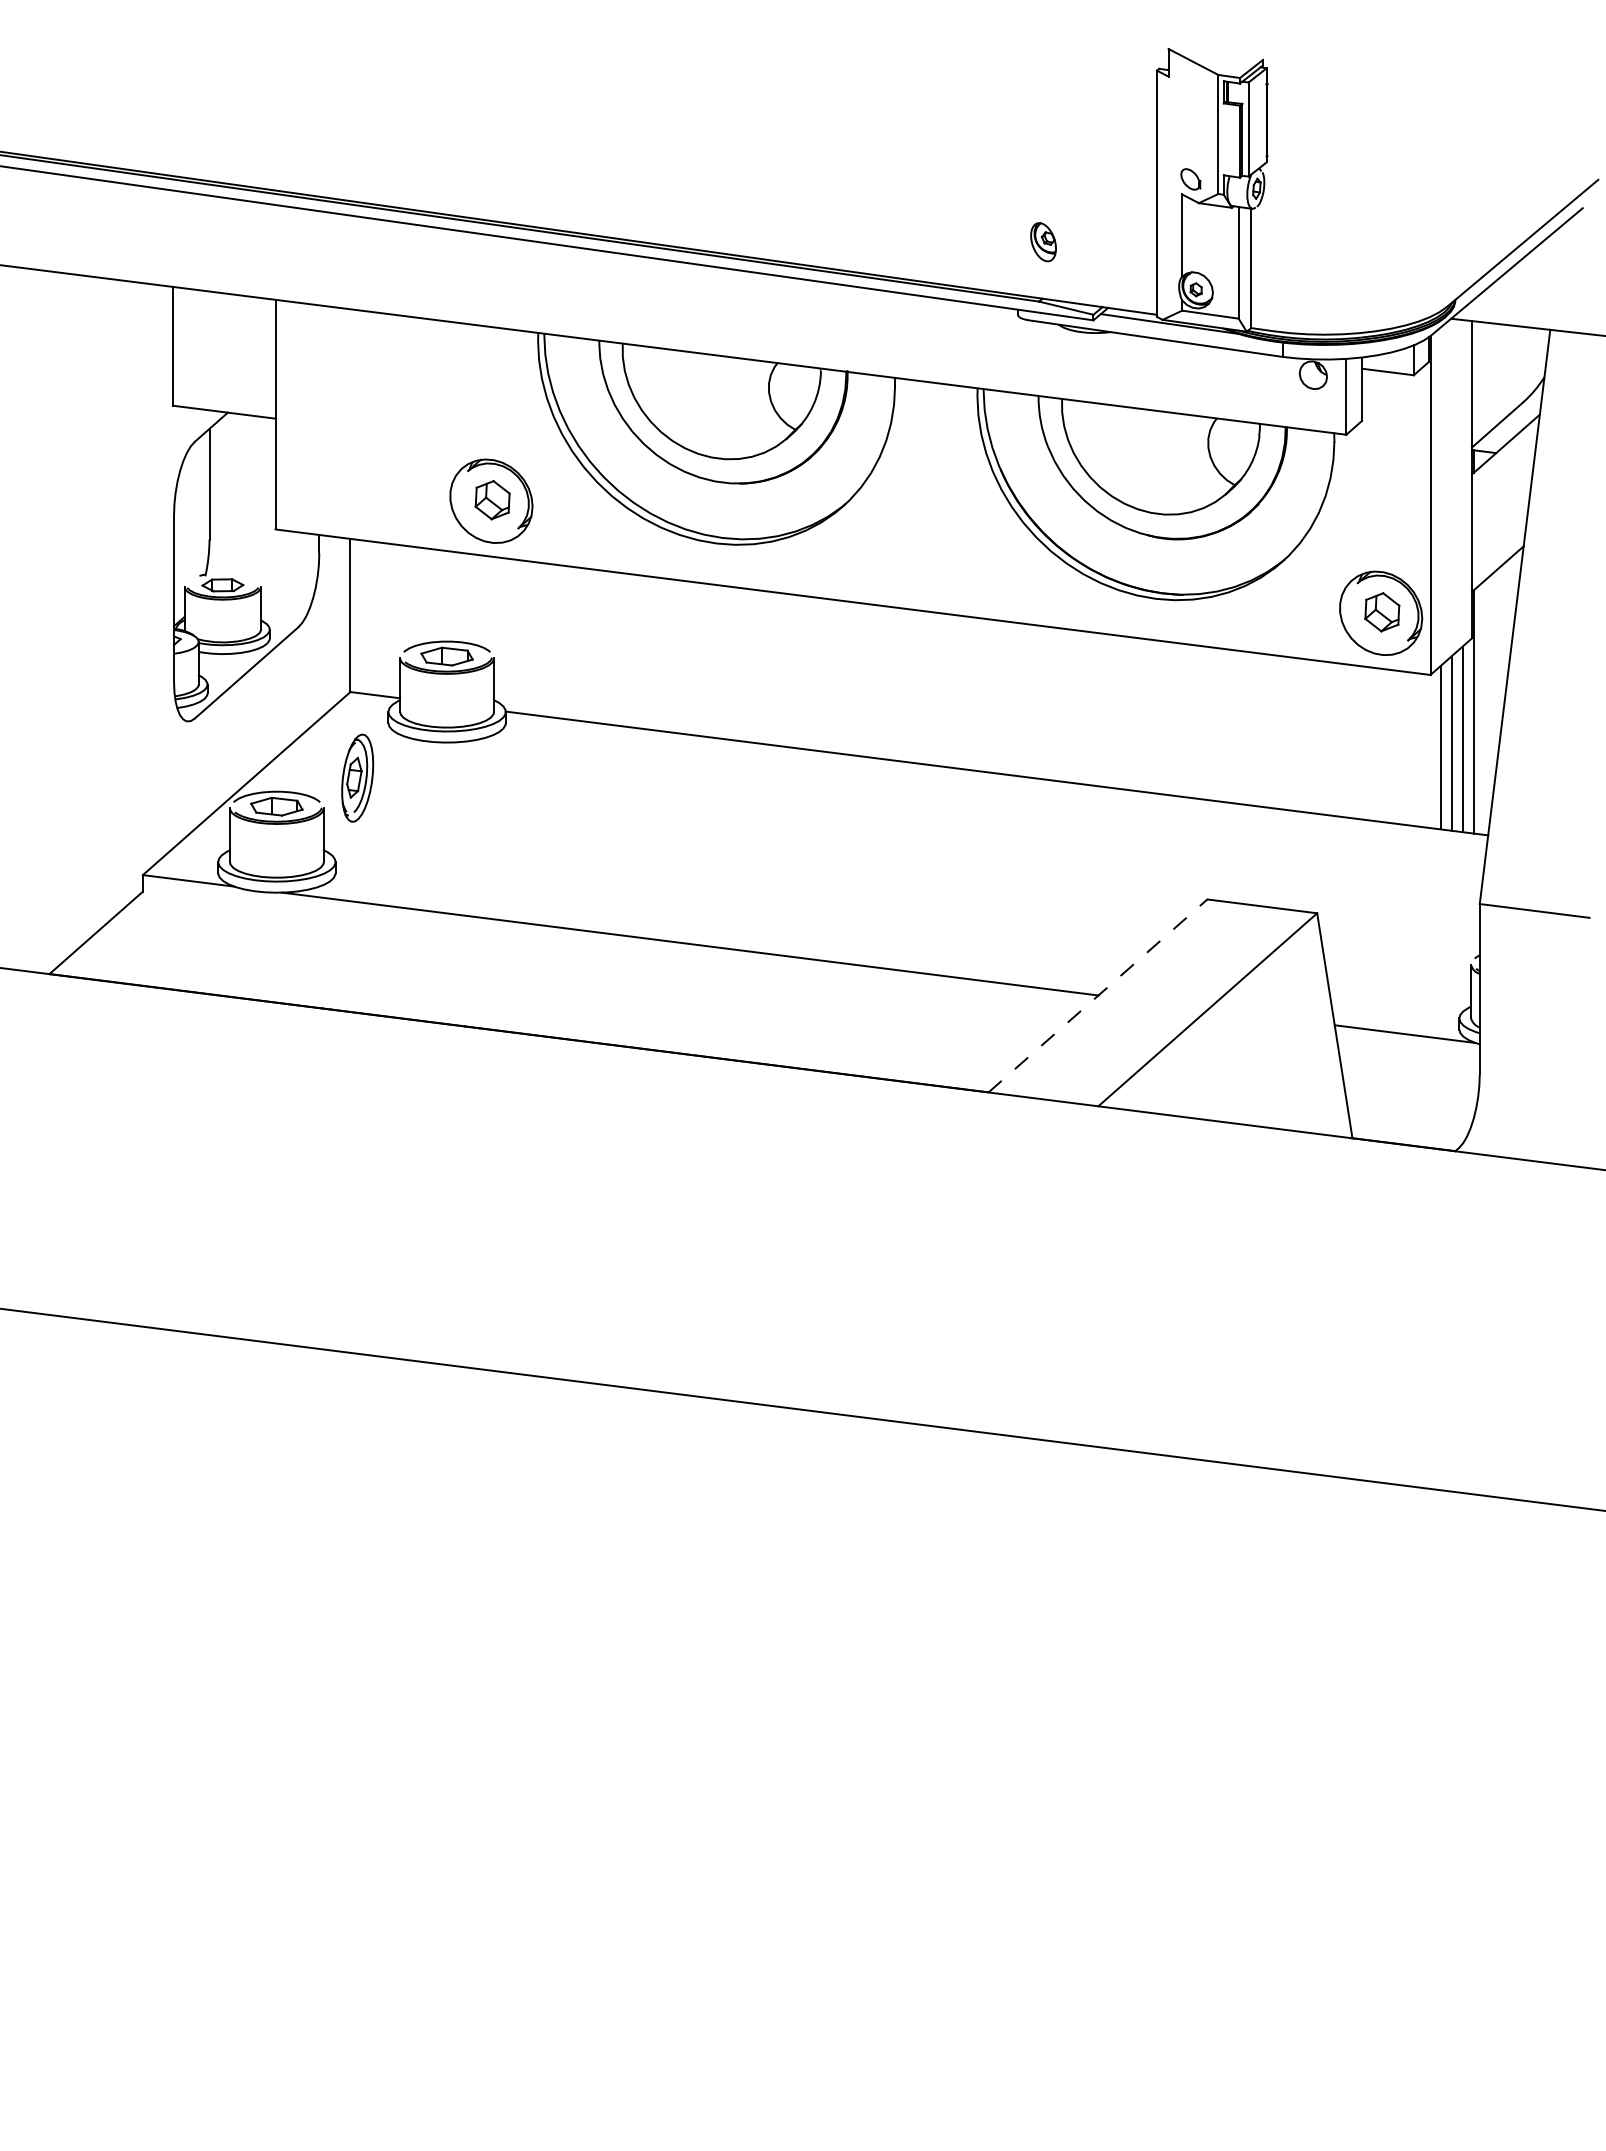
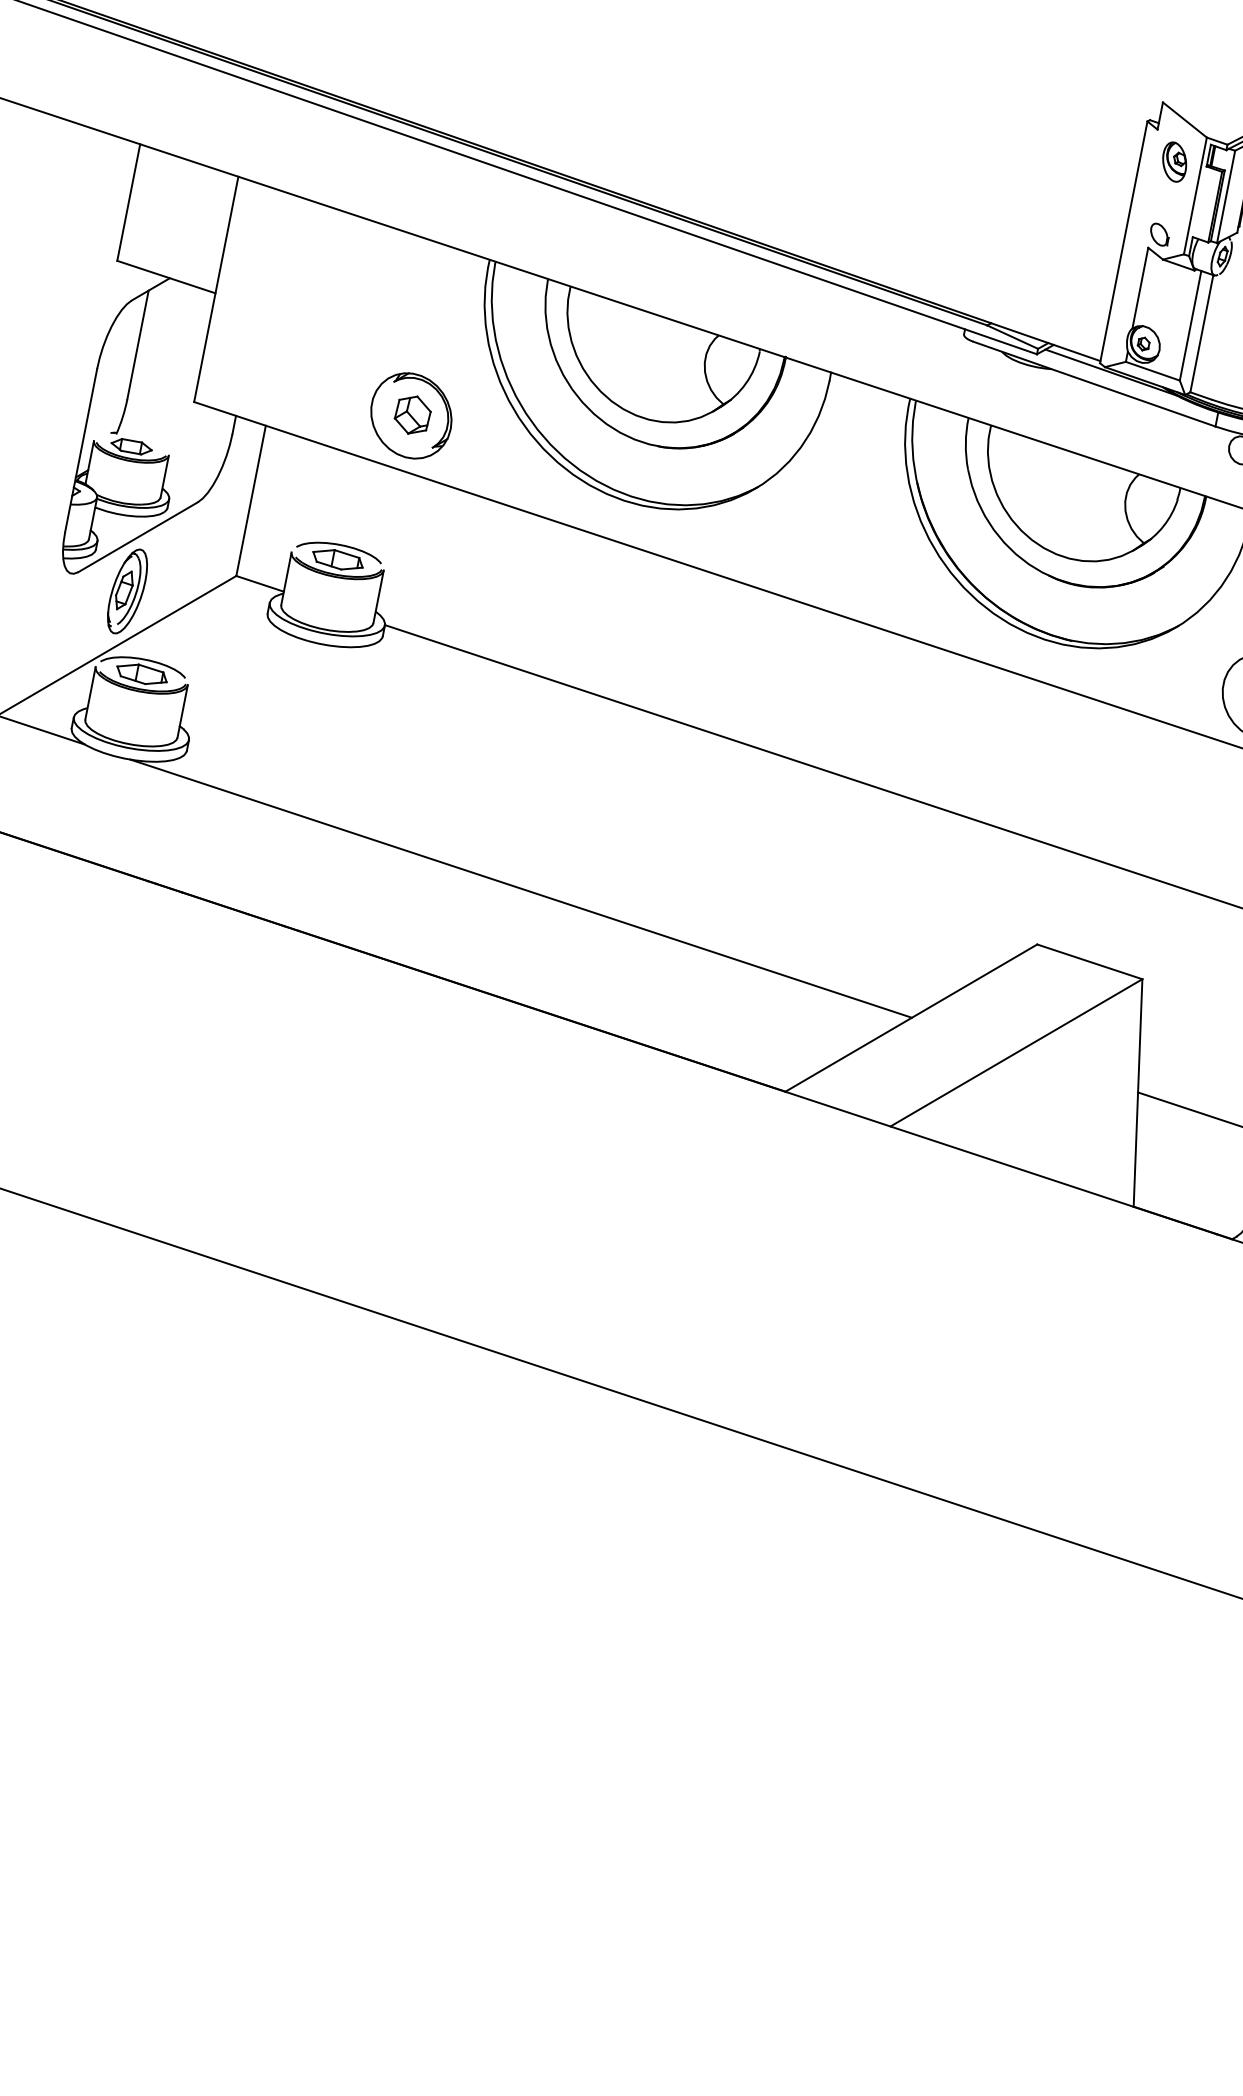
part: (1043, 242) -> (1174, 162), moved
part: (357, 777) -> (127, 590), moved
line: (1097, 995) -> (910, 1017), dashed -> solid

